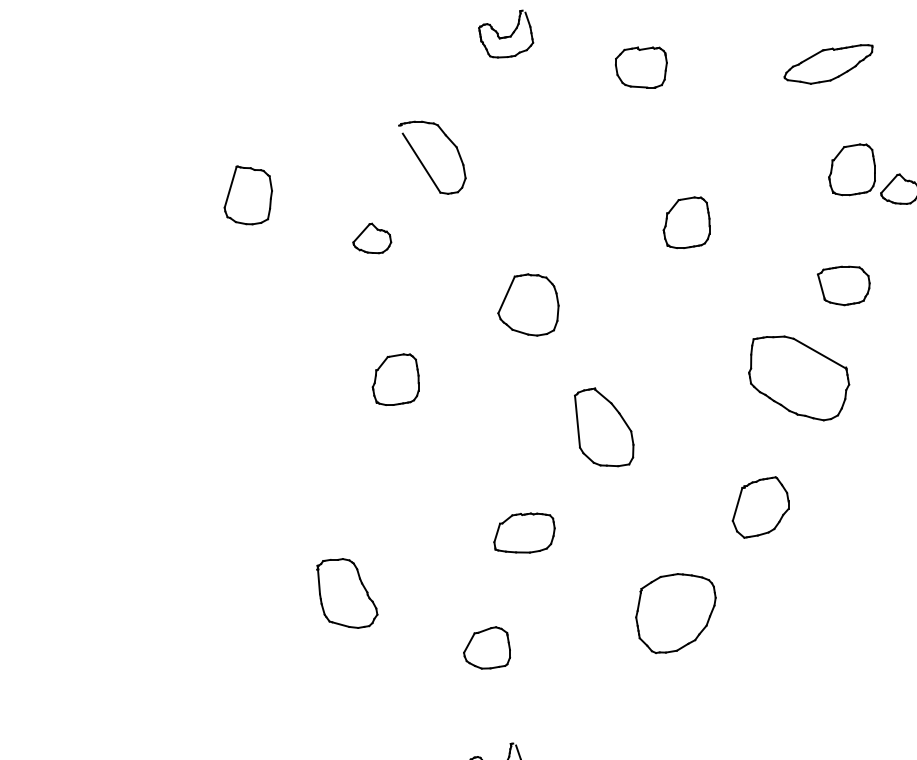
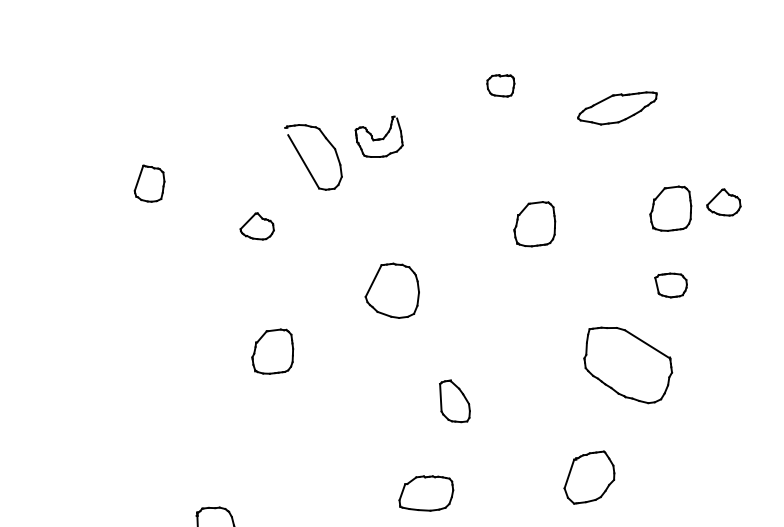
part: (506, 33) -> (379, 136), moved
part: (828, 64) -> (617, 108), moved
part: (641, 67) -> (500, 85), size x0.6
part: (851, 169) -> (670, 208), moved
part: (247, 195) -> (149, 183), size x0.7
part: (843, 285) -> (670, 285), size x0.7
part: (604, 427) -> (454, 401), size x0.6
part: (524, 532) -> (426, 492), moved

